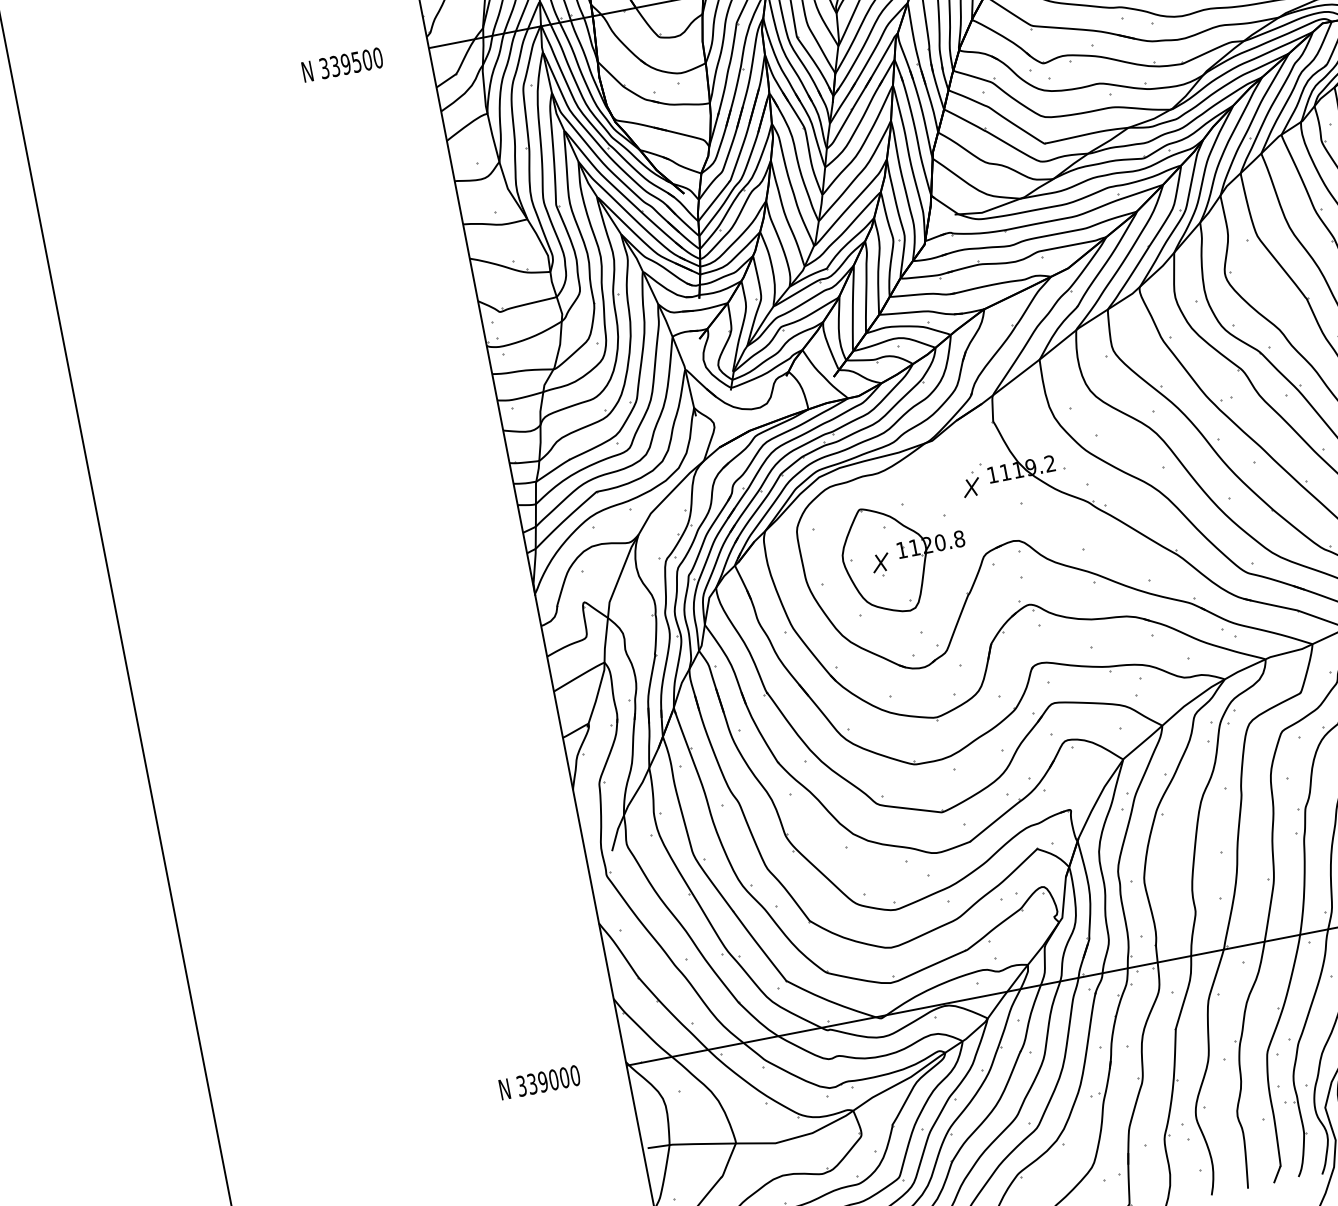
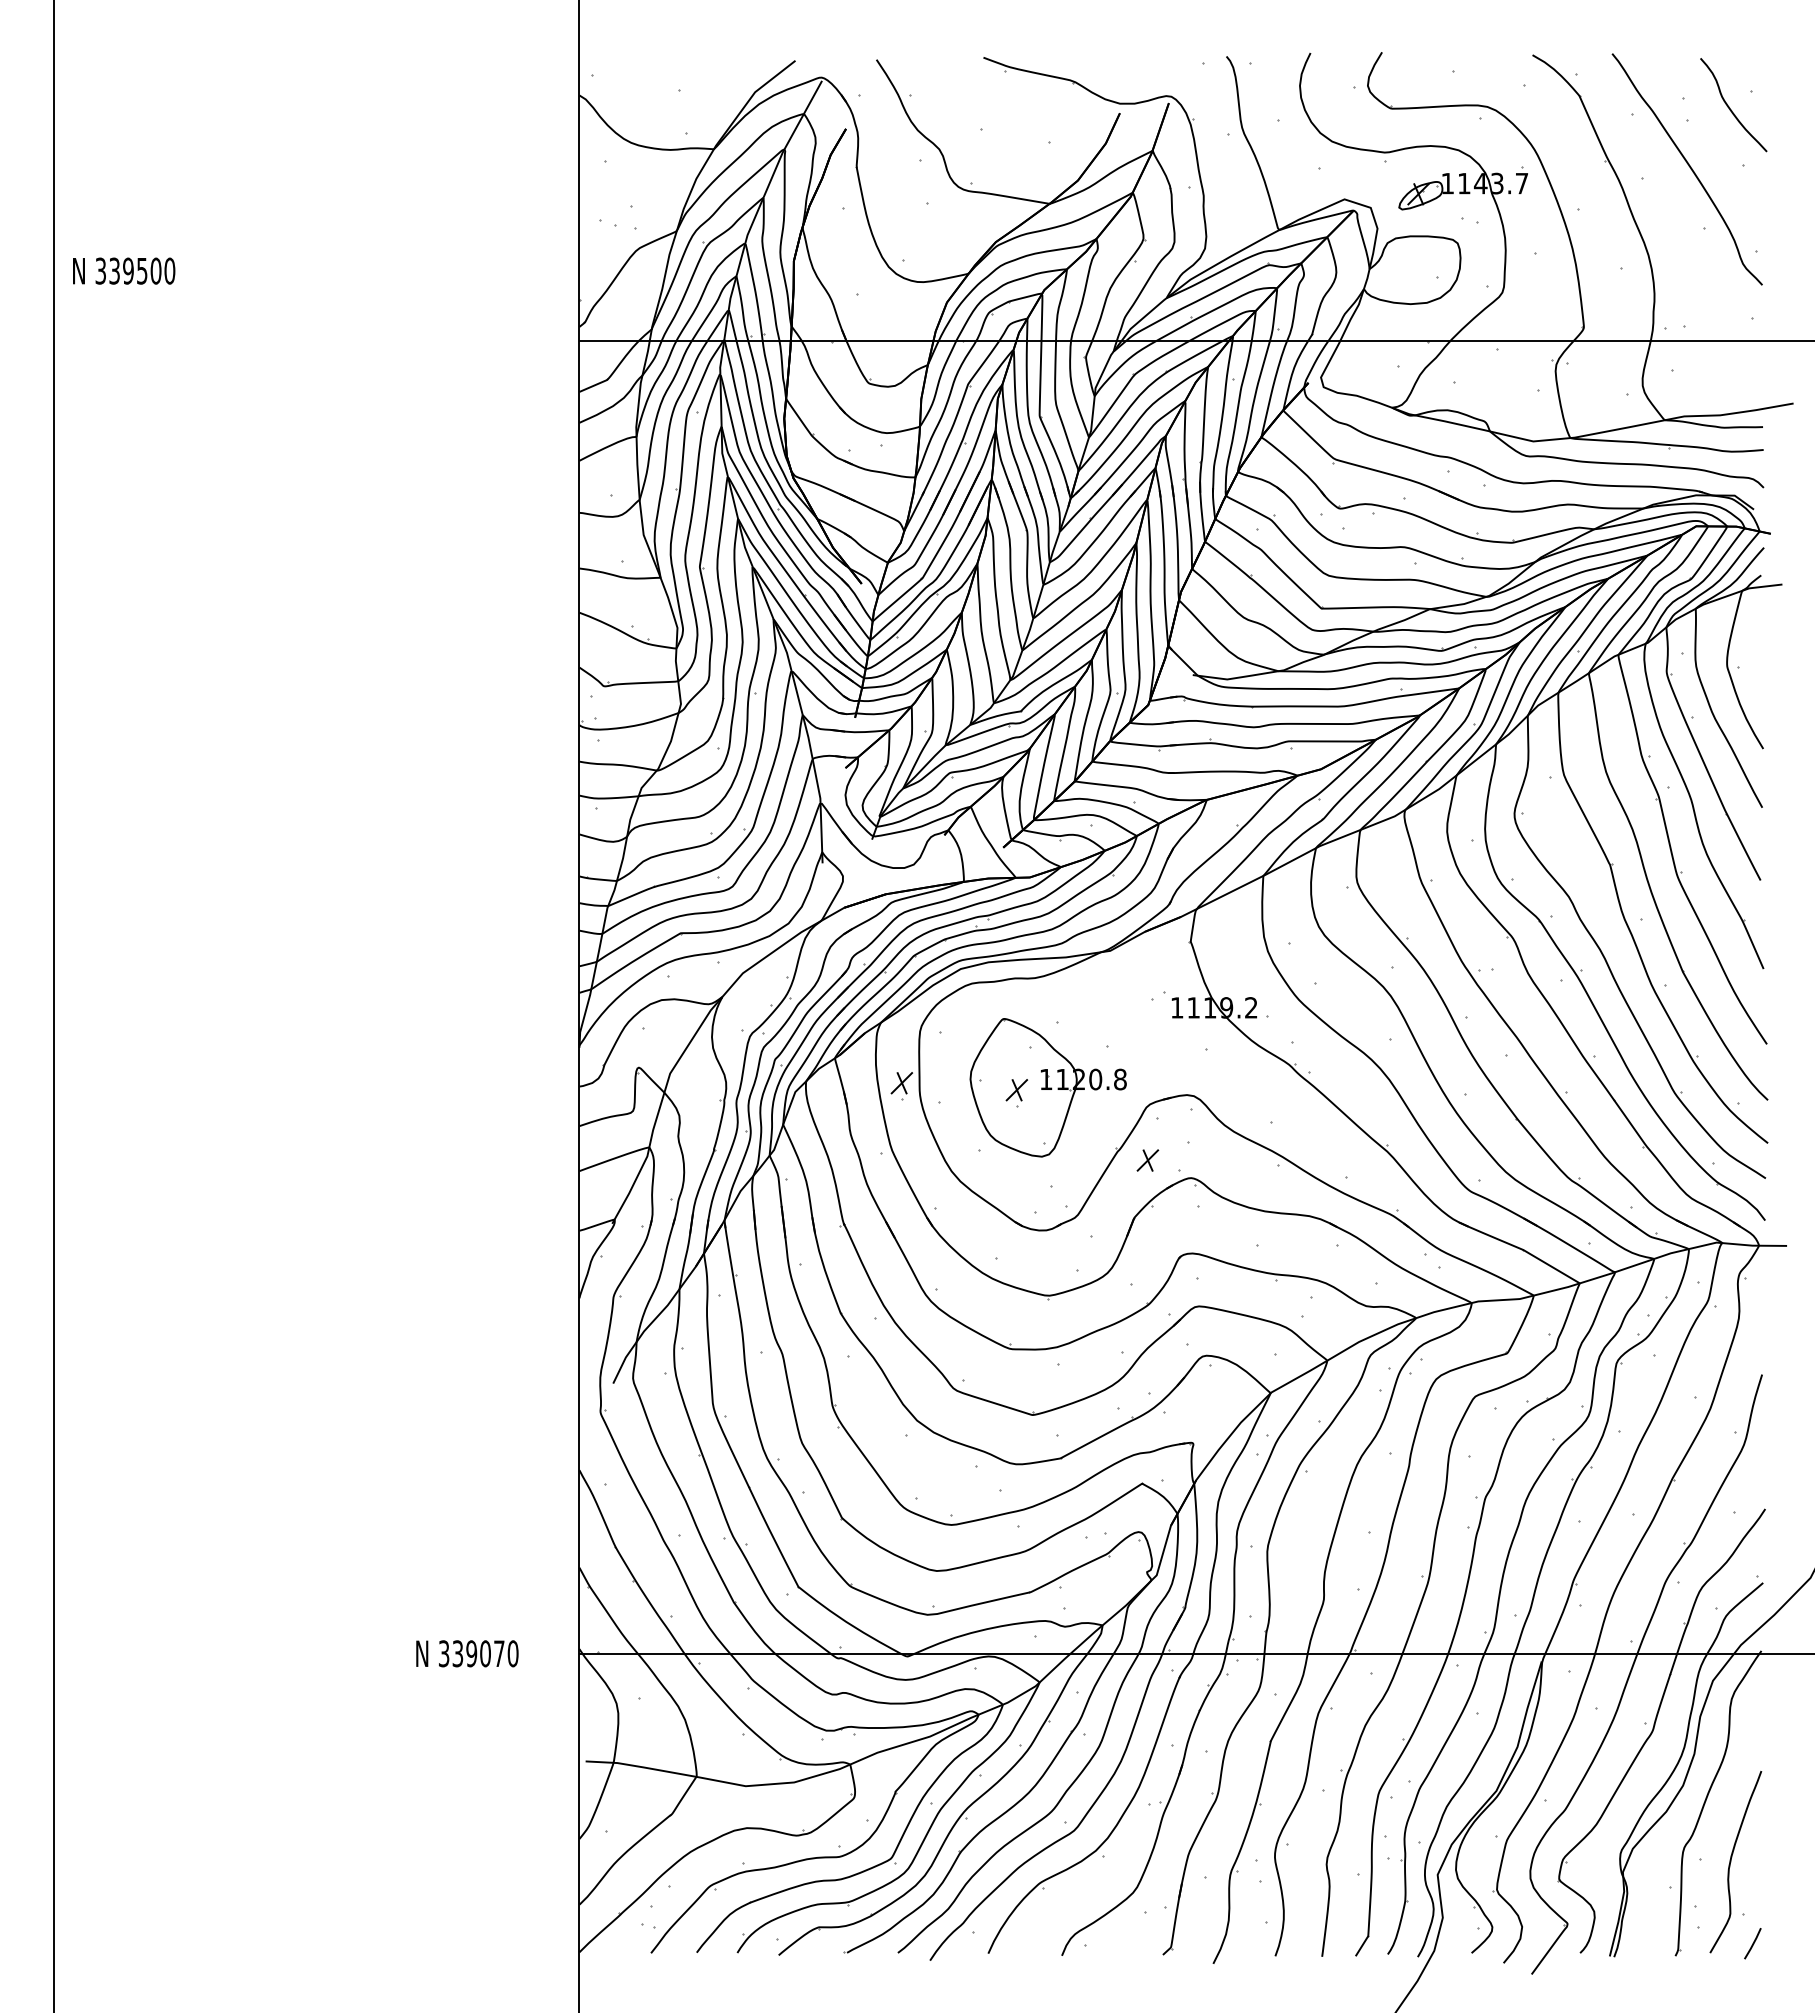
text: (342, 64) -> (124, 270), moved
part: (971, 487) -> (1147, 1160), moved
part: (790, 577) -> (901, 1086), added
text: (564, 1077) -> (499, 1653), 339000 -> 339070

